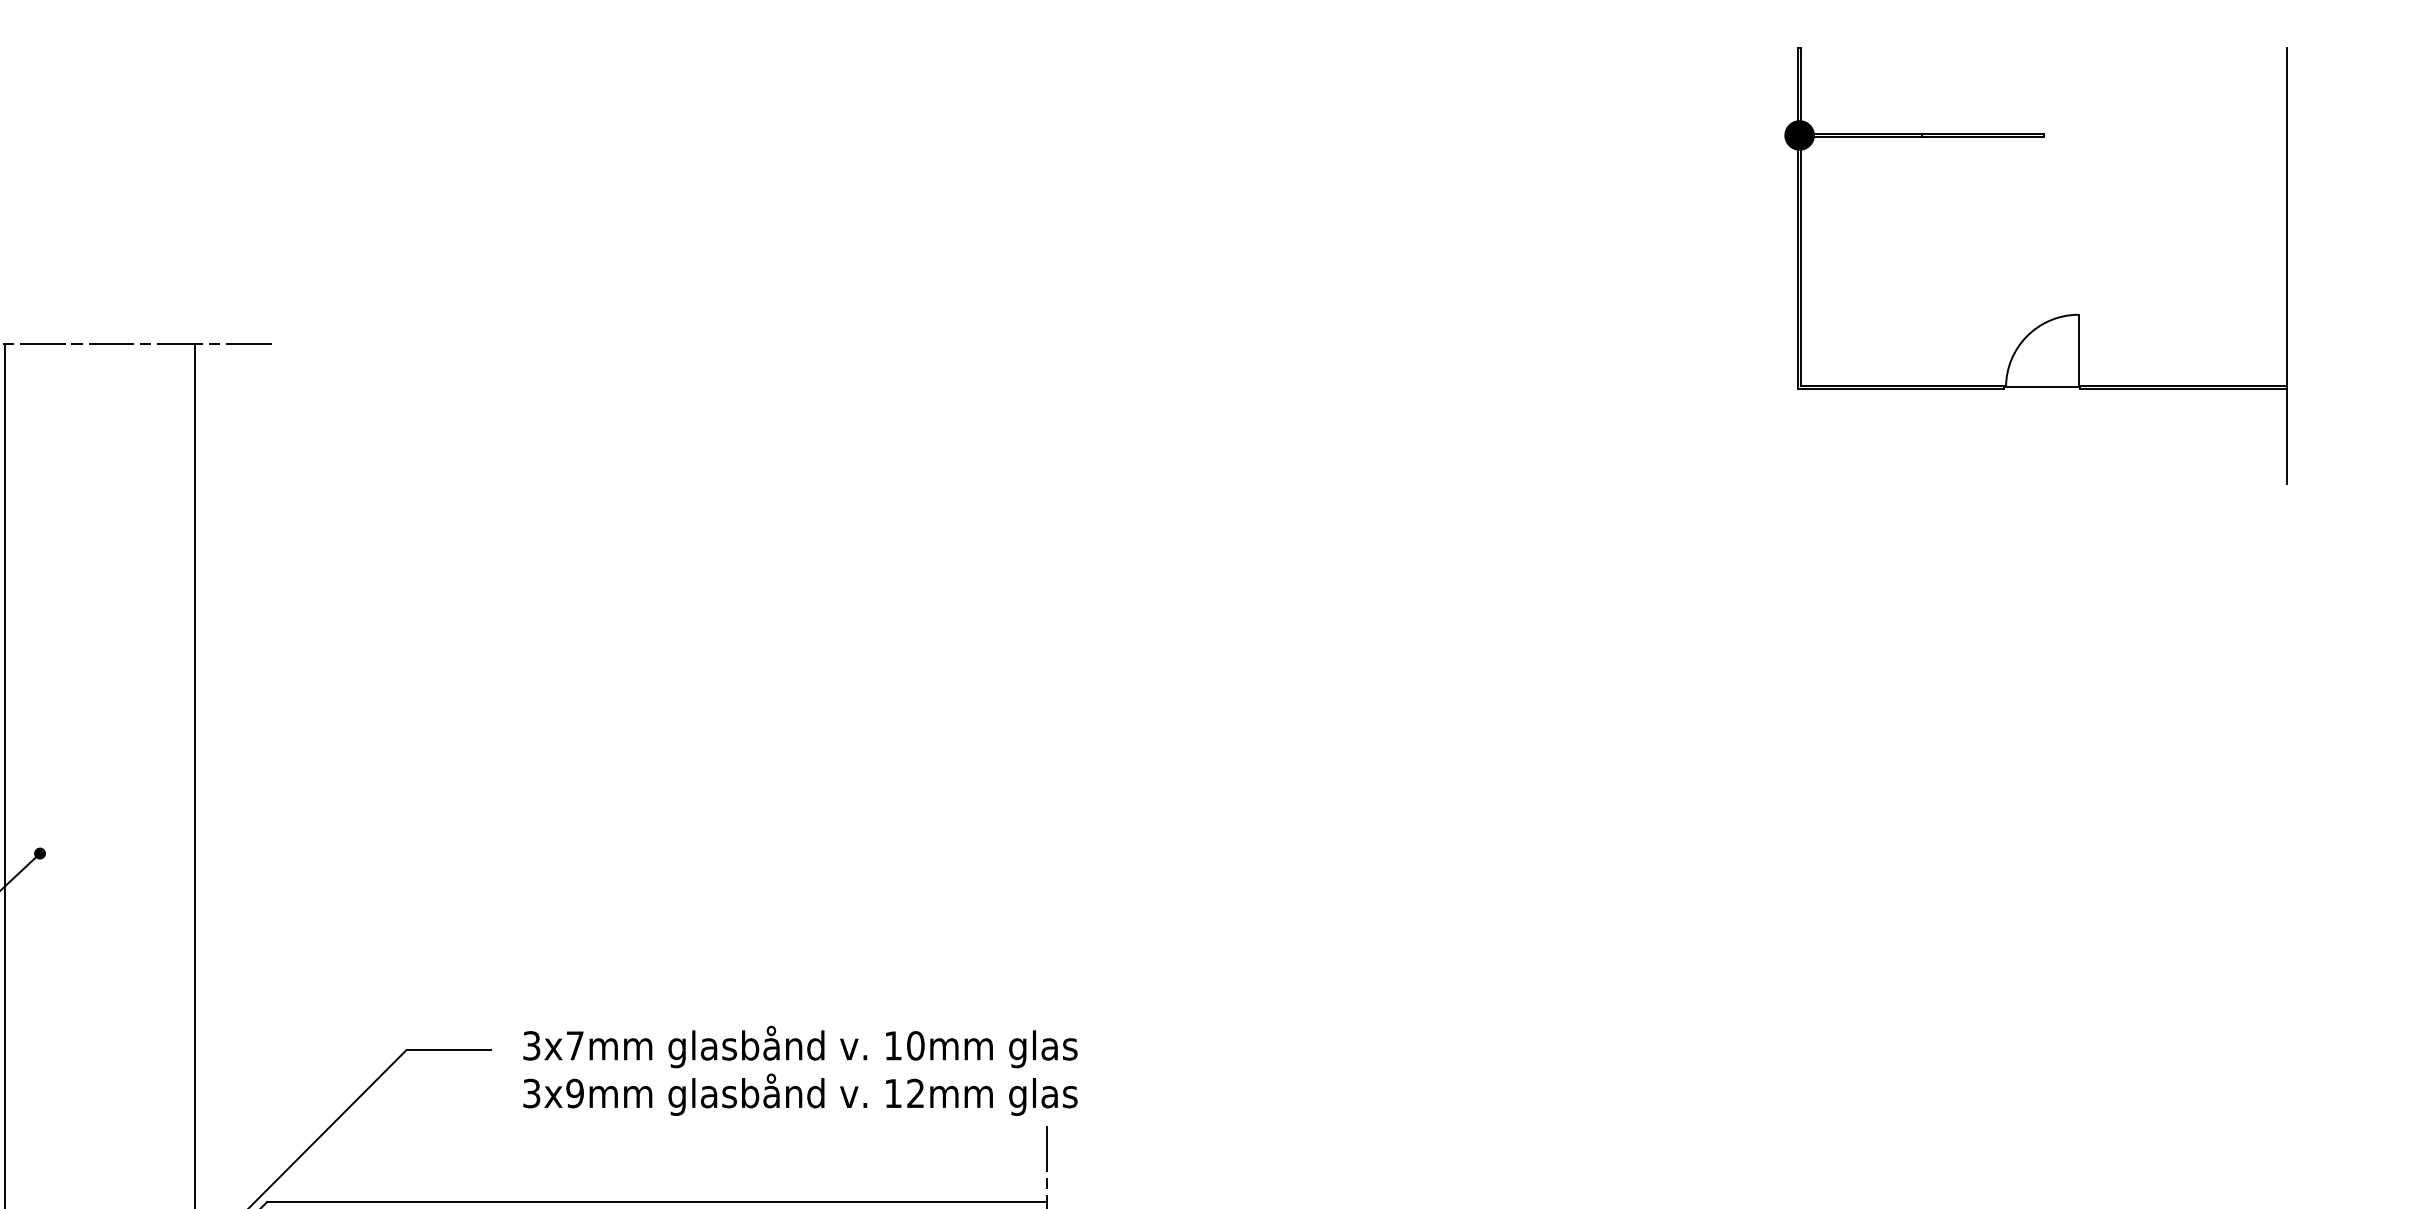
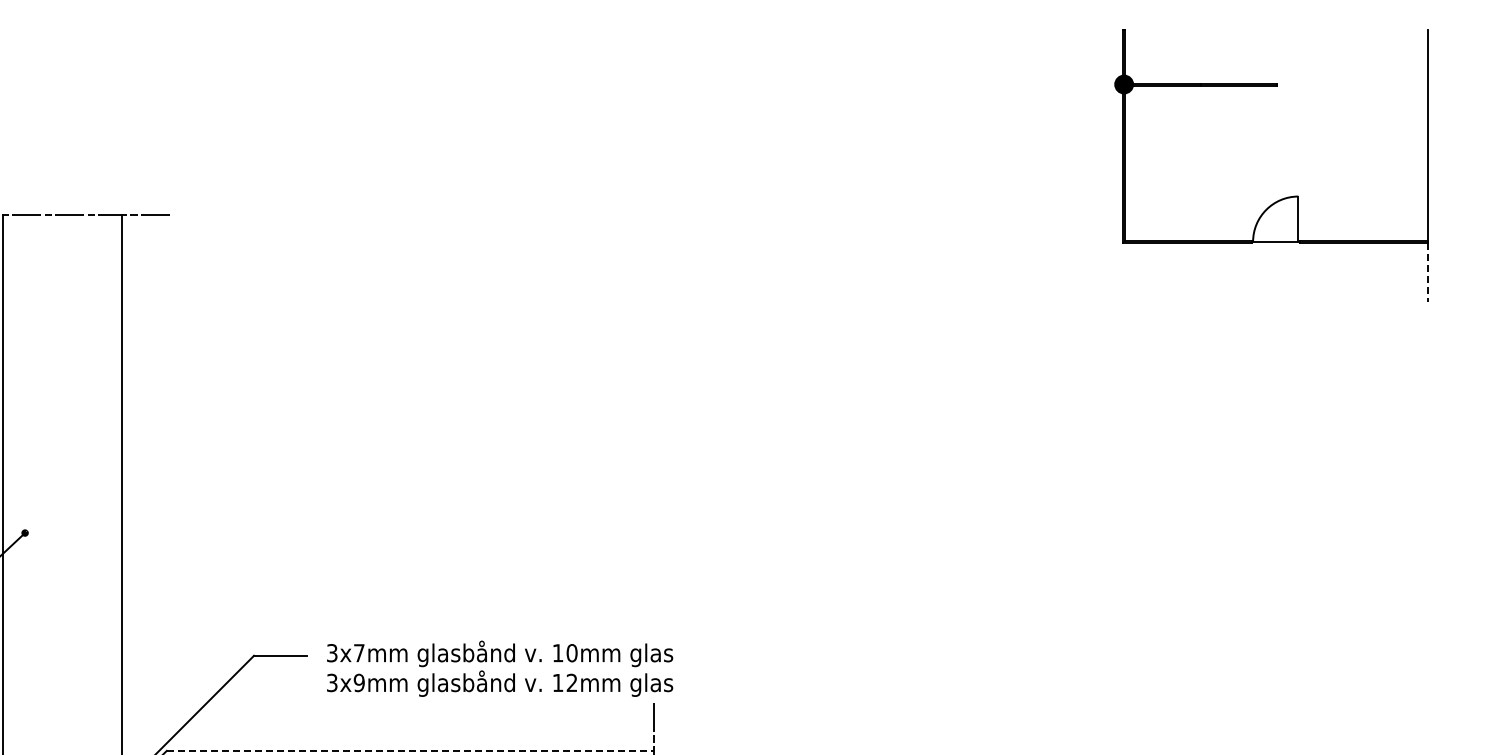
line: (2286, 436) -> (1428, 272), solid -> dashed
line: (657, 1201) -> (410, 750), solid -> dashed

